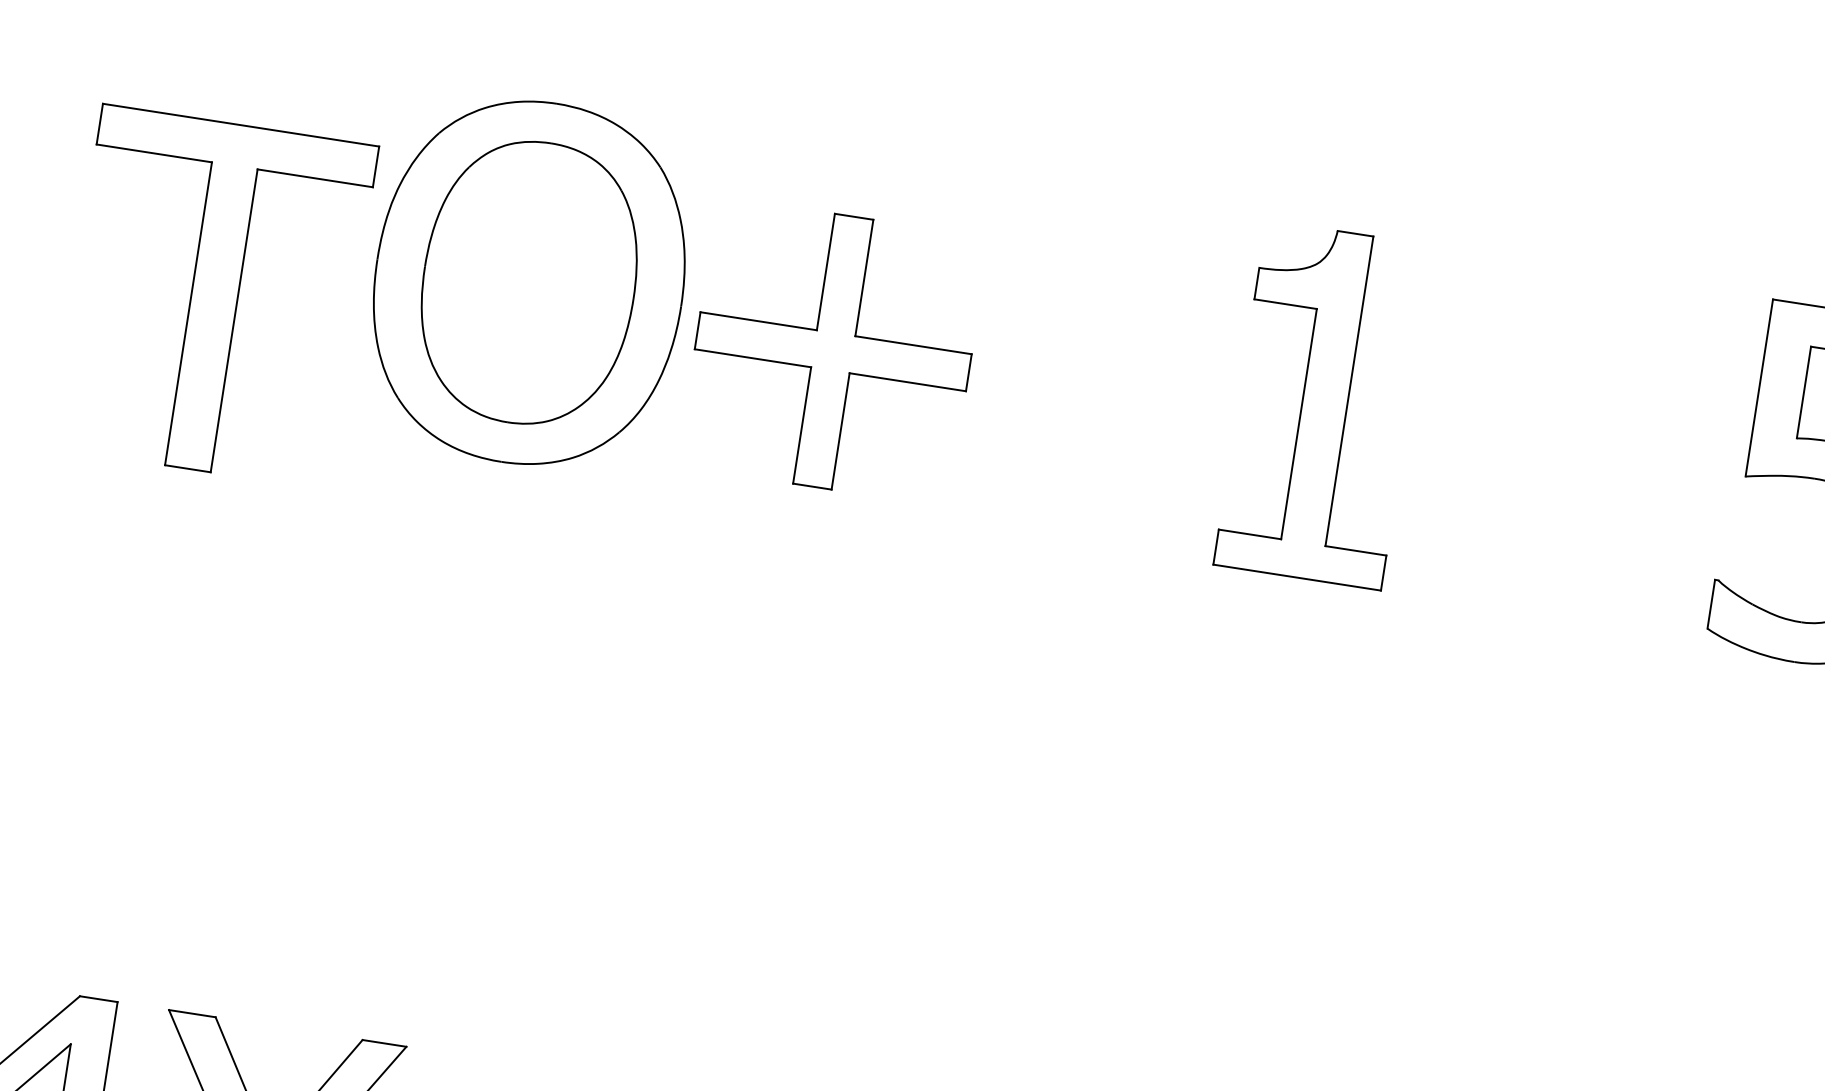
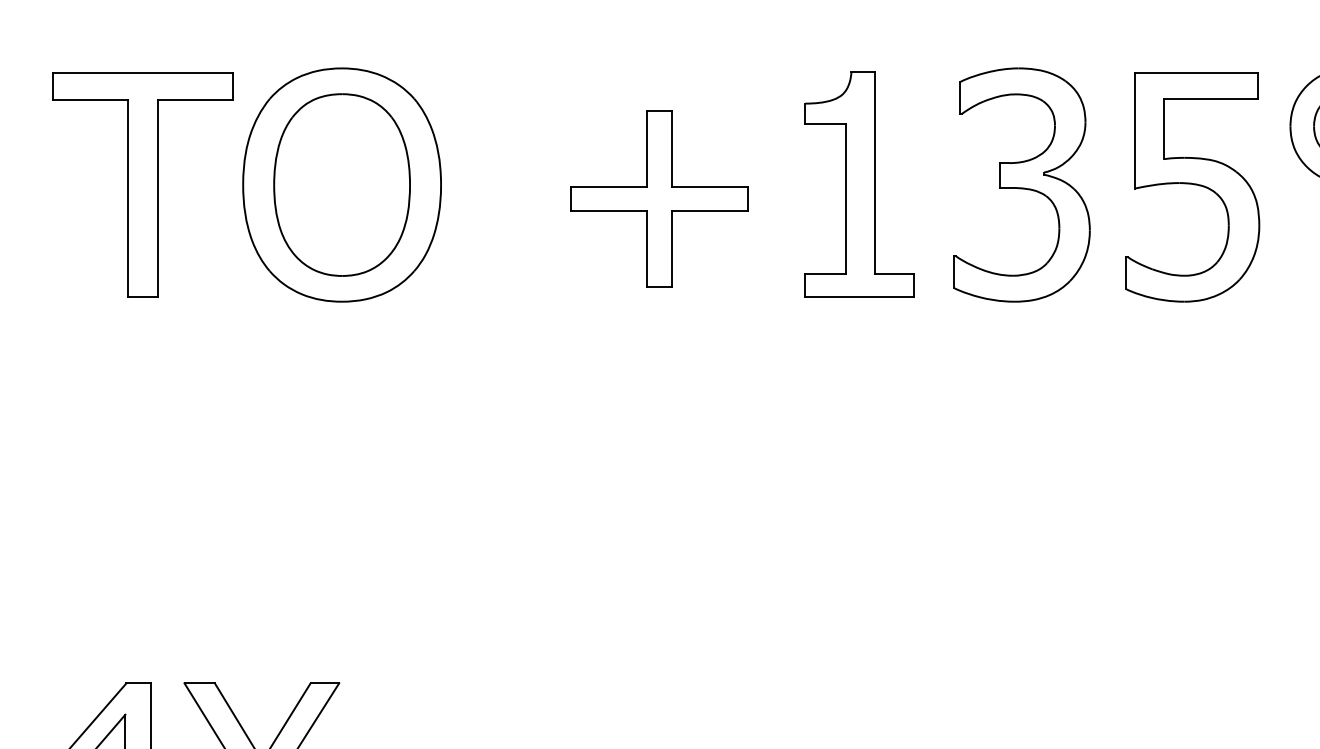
part: (213, 295) -> (142, 184), moved
part: (833, 351) -> (659, 198), moved
part: (1572, 443) -> (1021, 184), added

